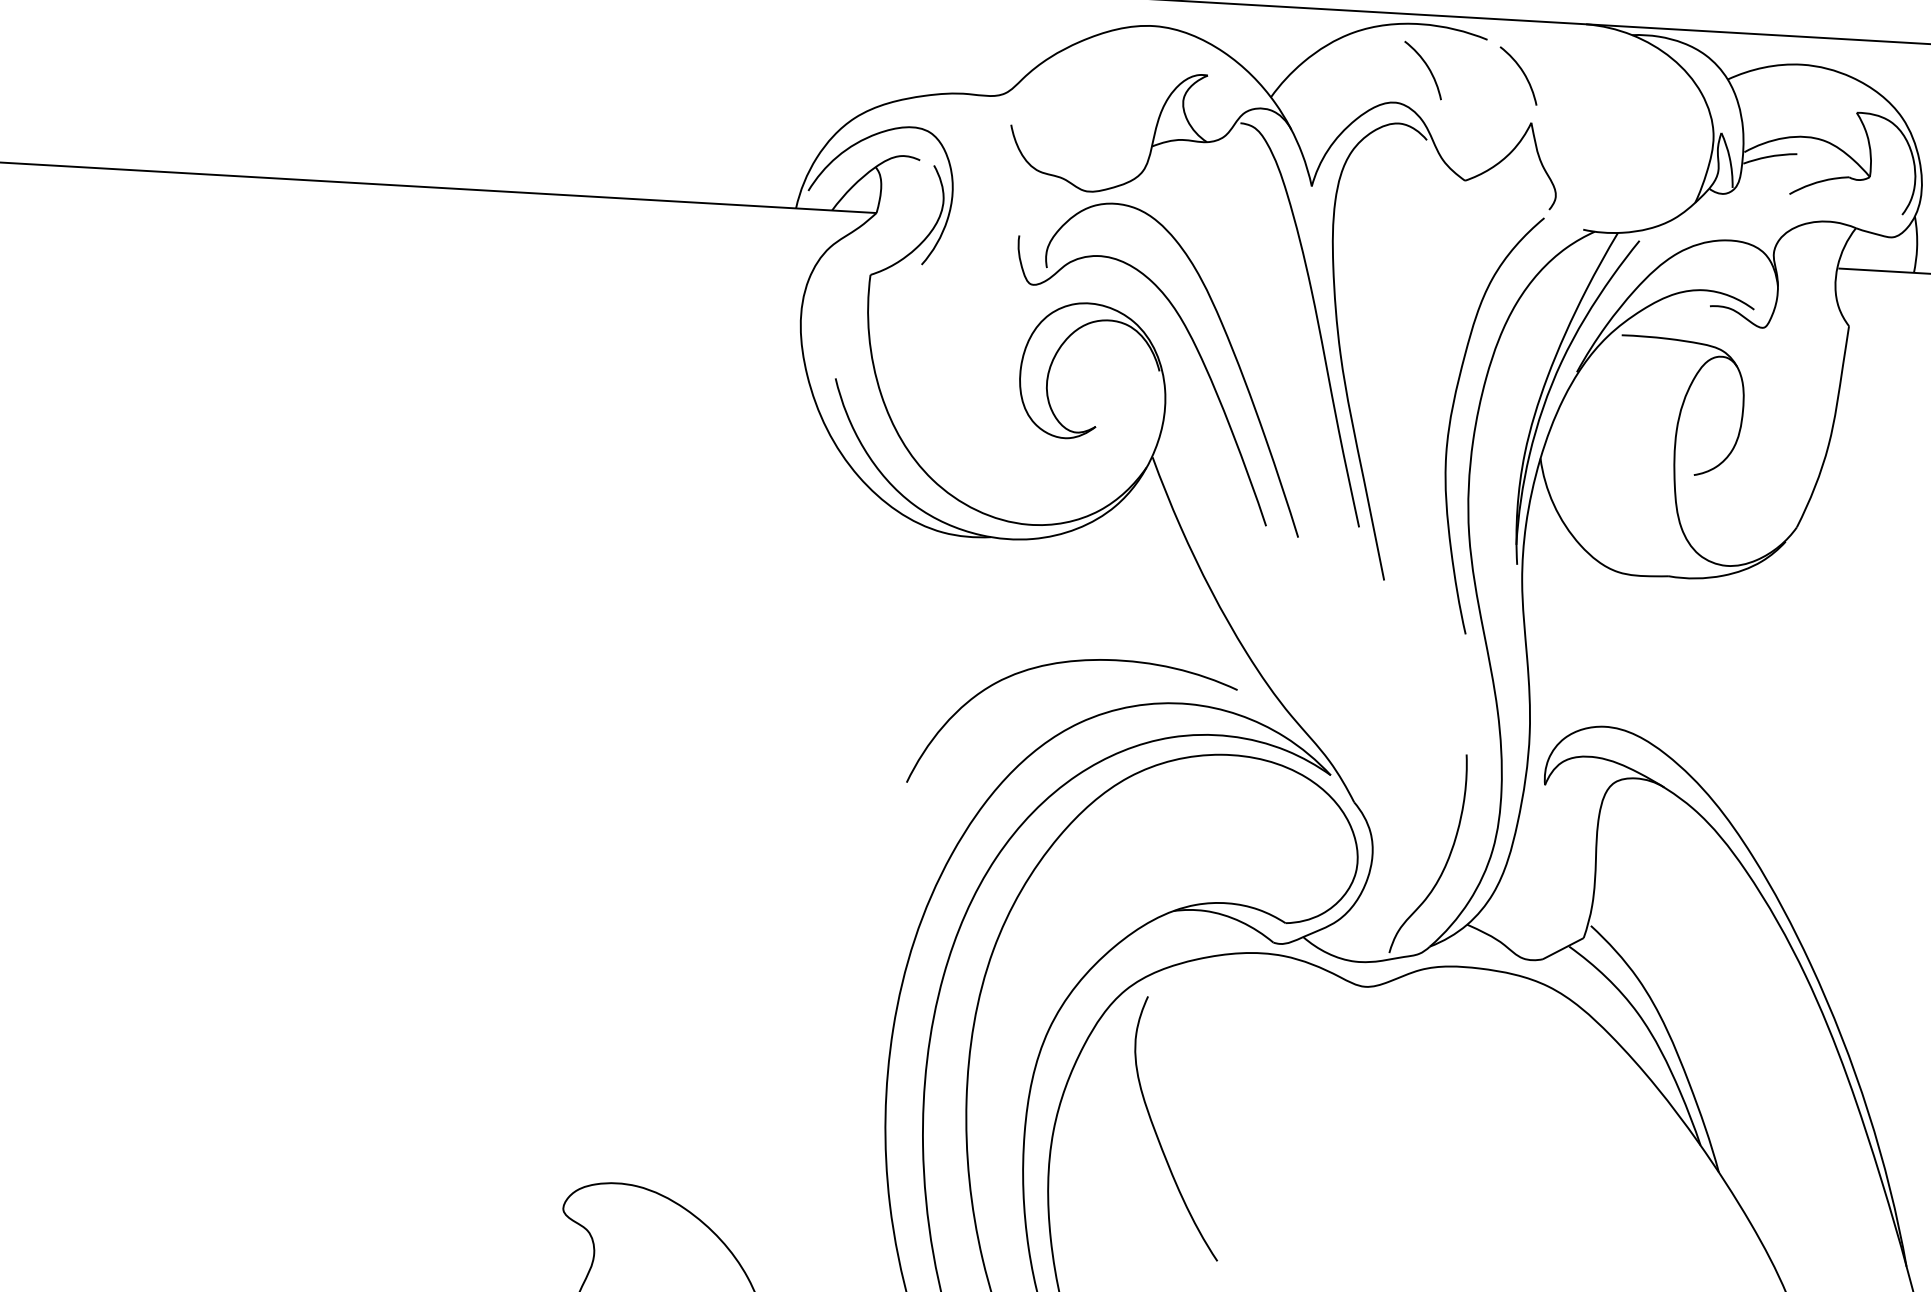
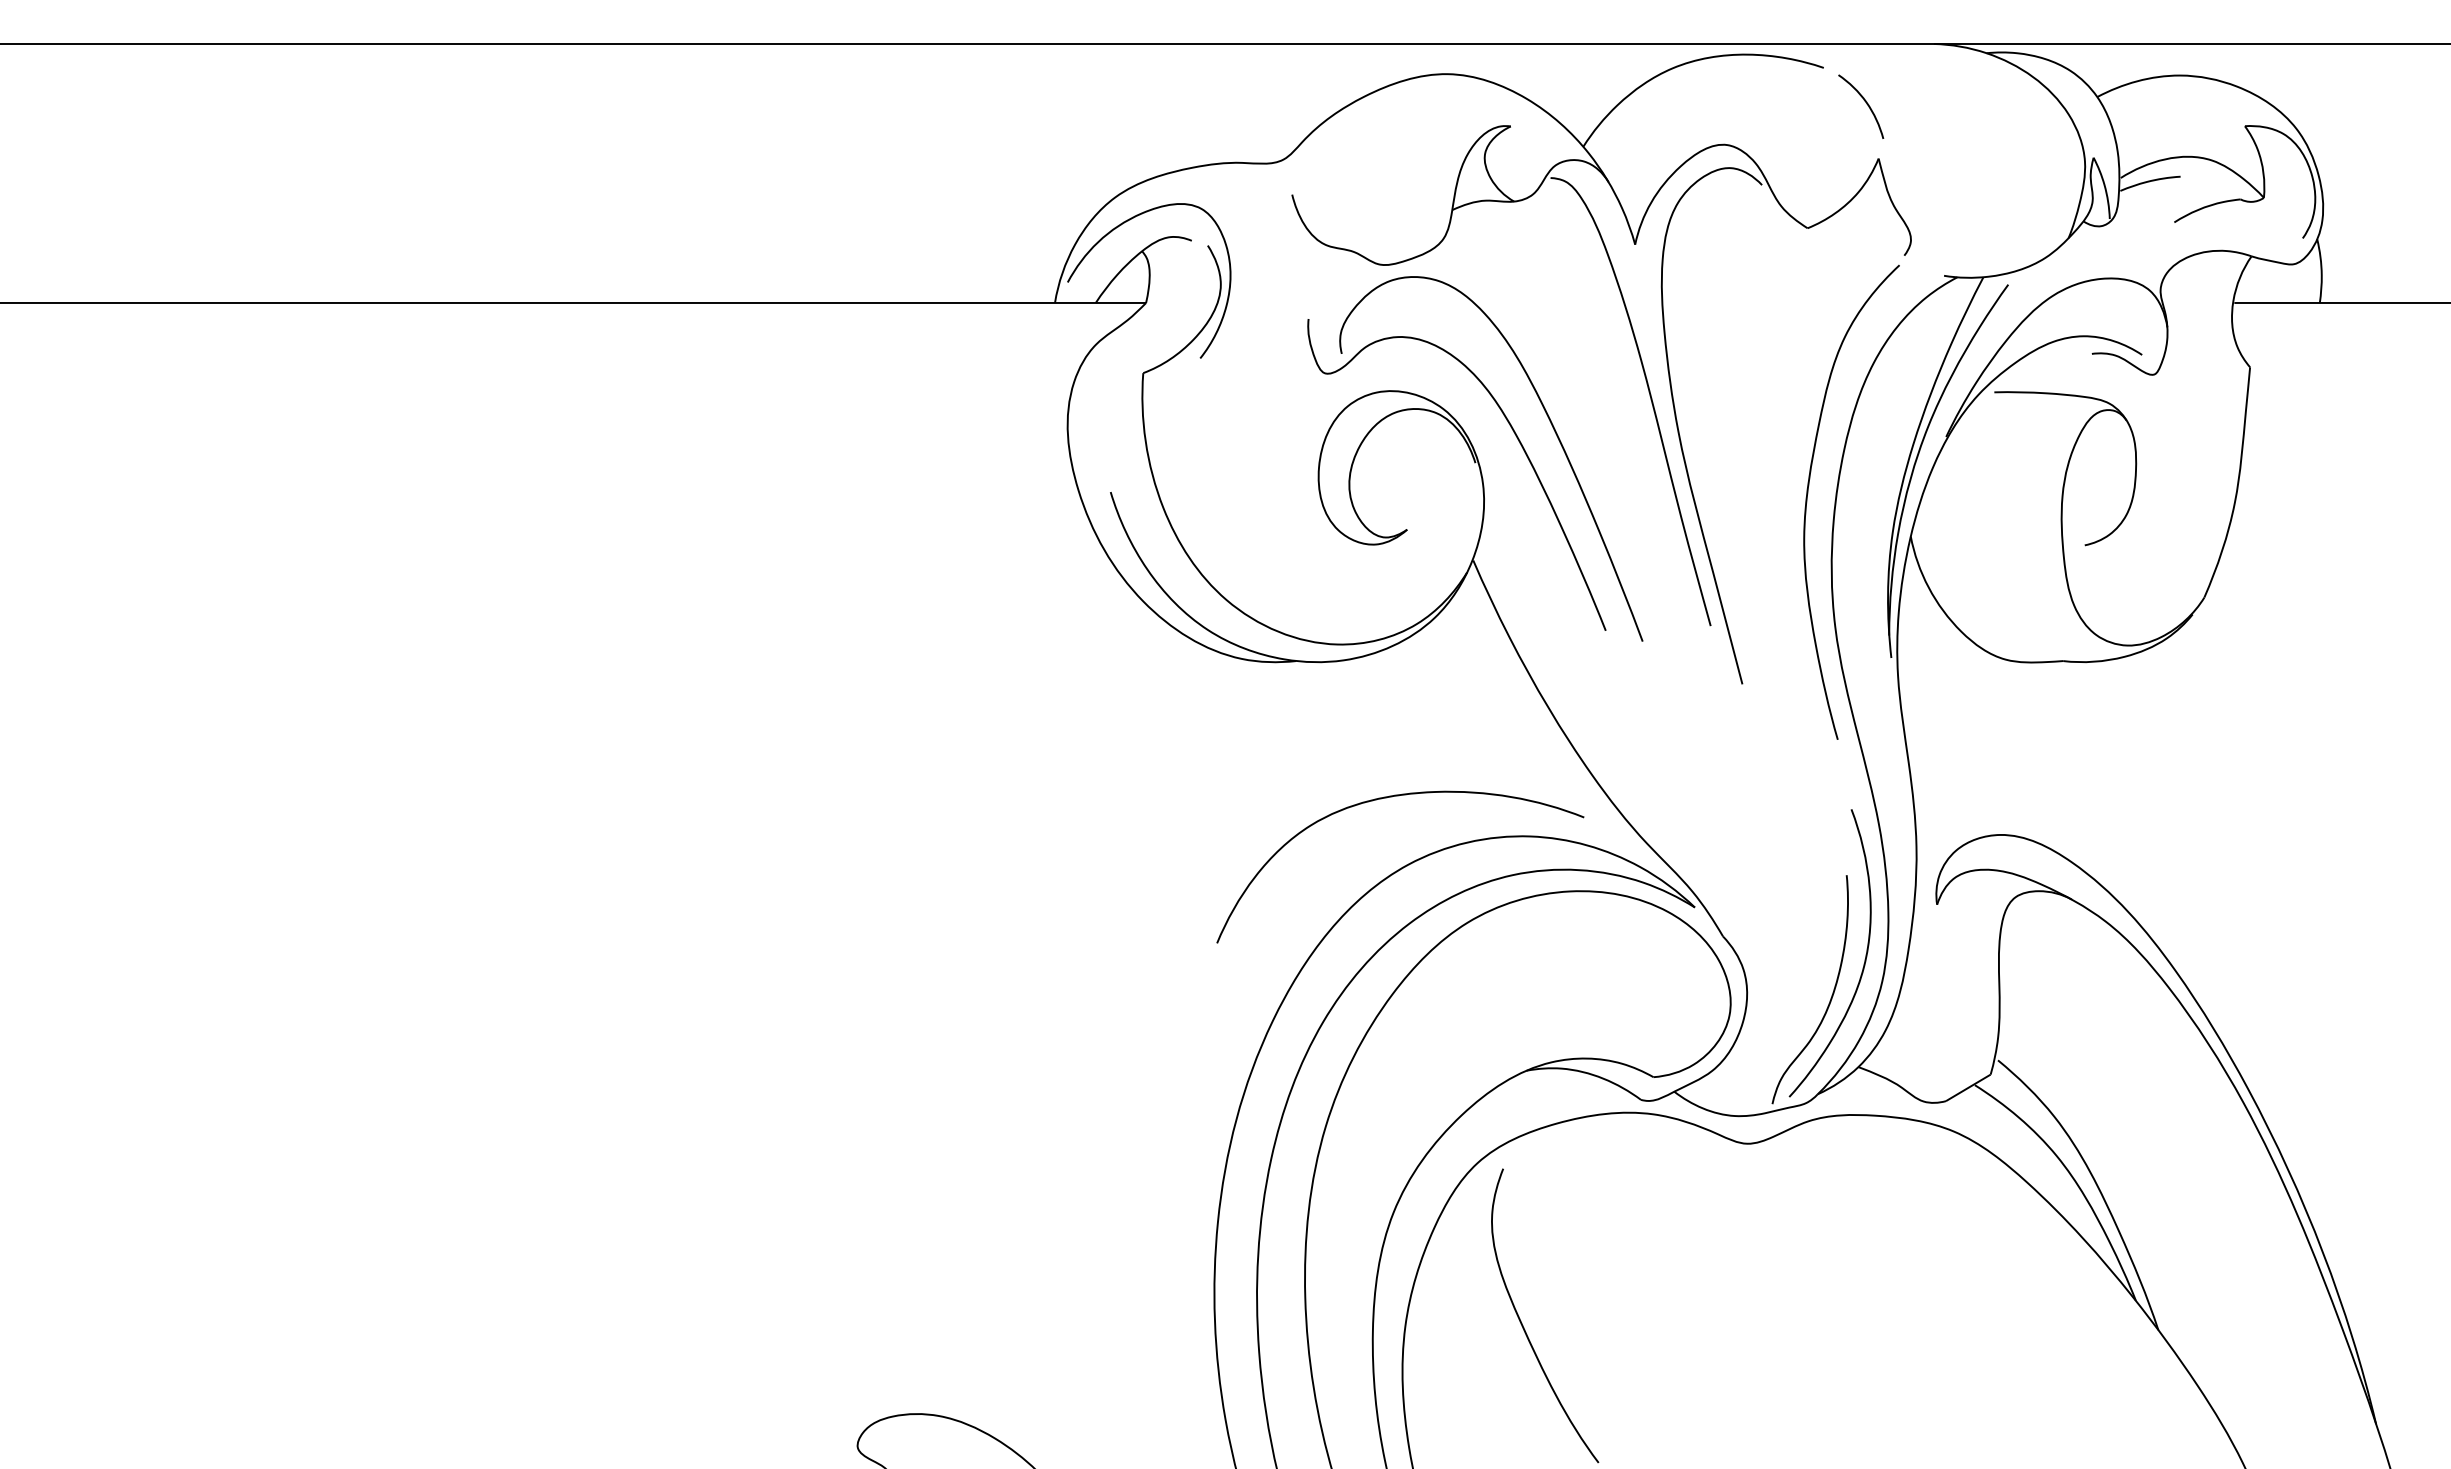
curve: (1427, 68) -> (1758, 104), removed
curve: (1476, 833) -> (1863, 963), added

